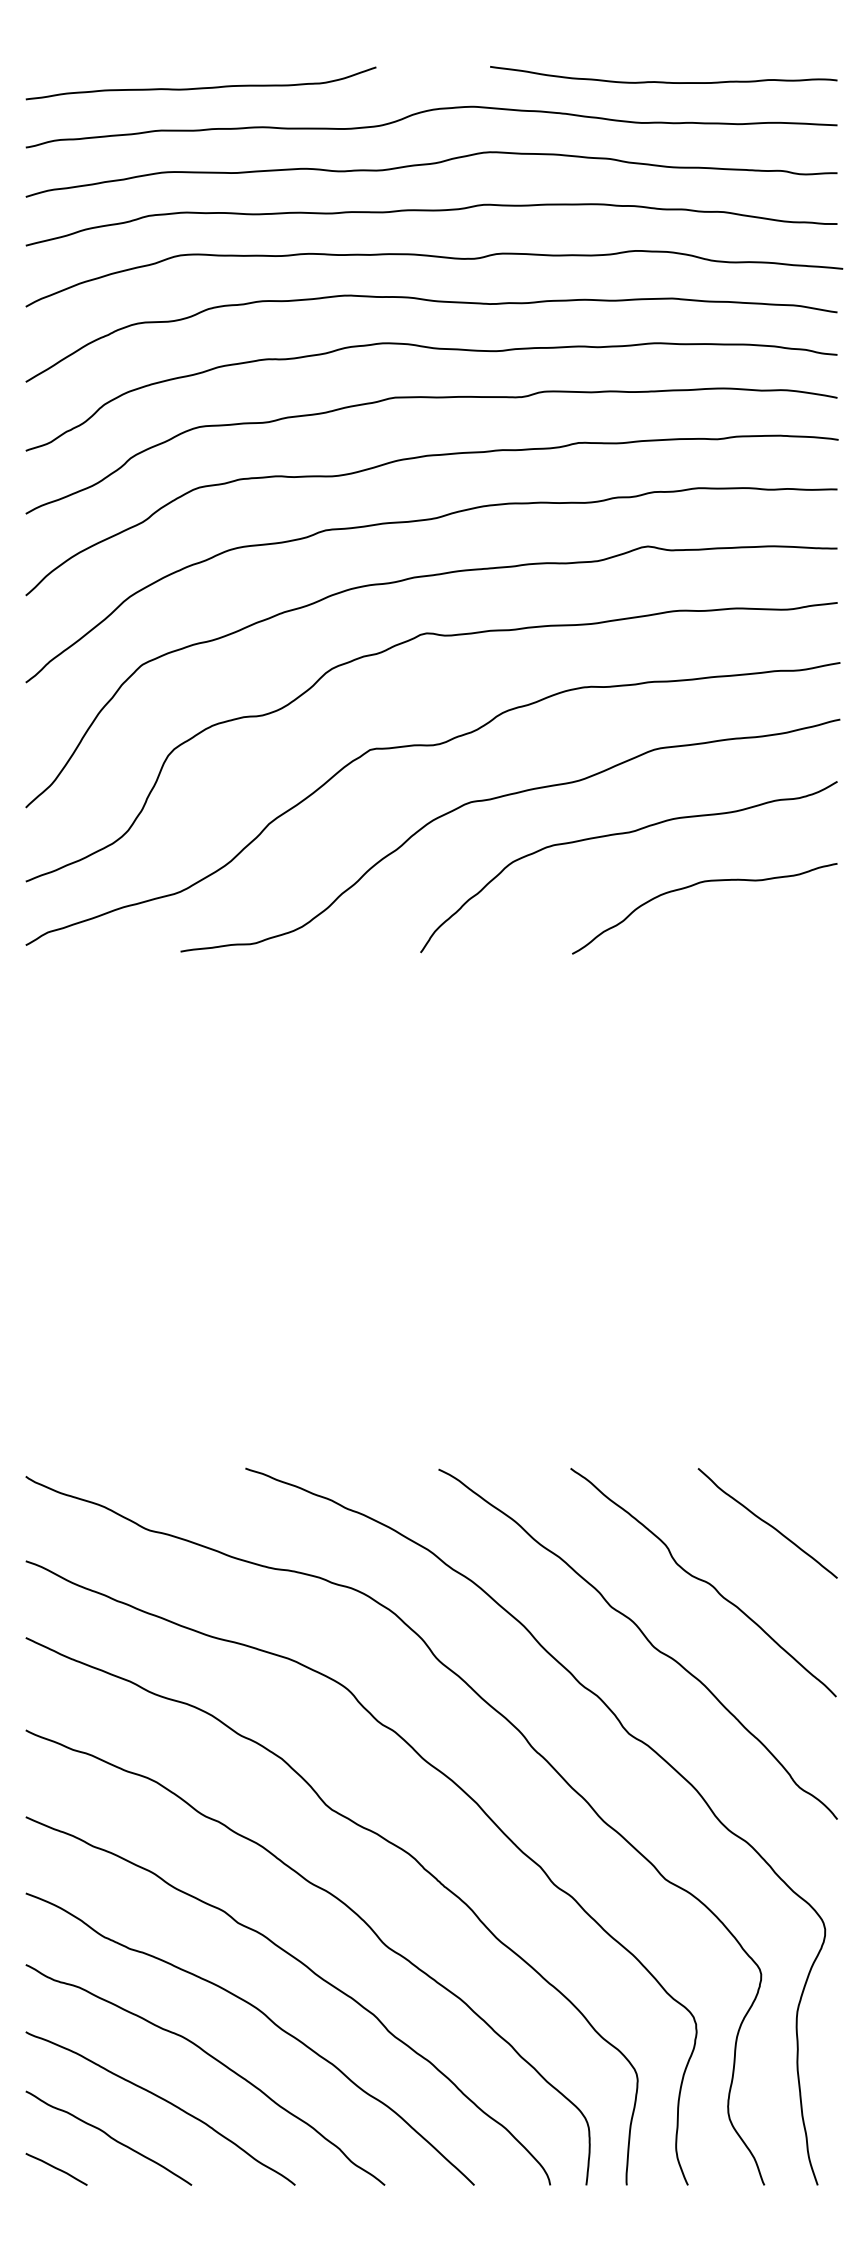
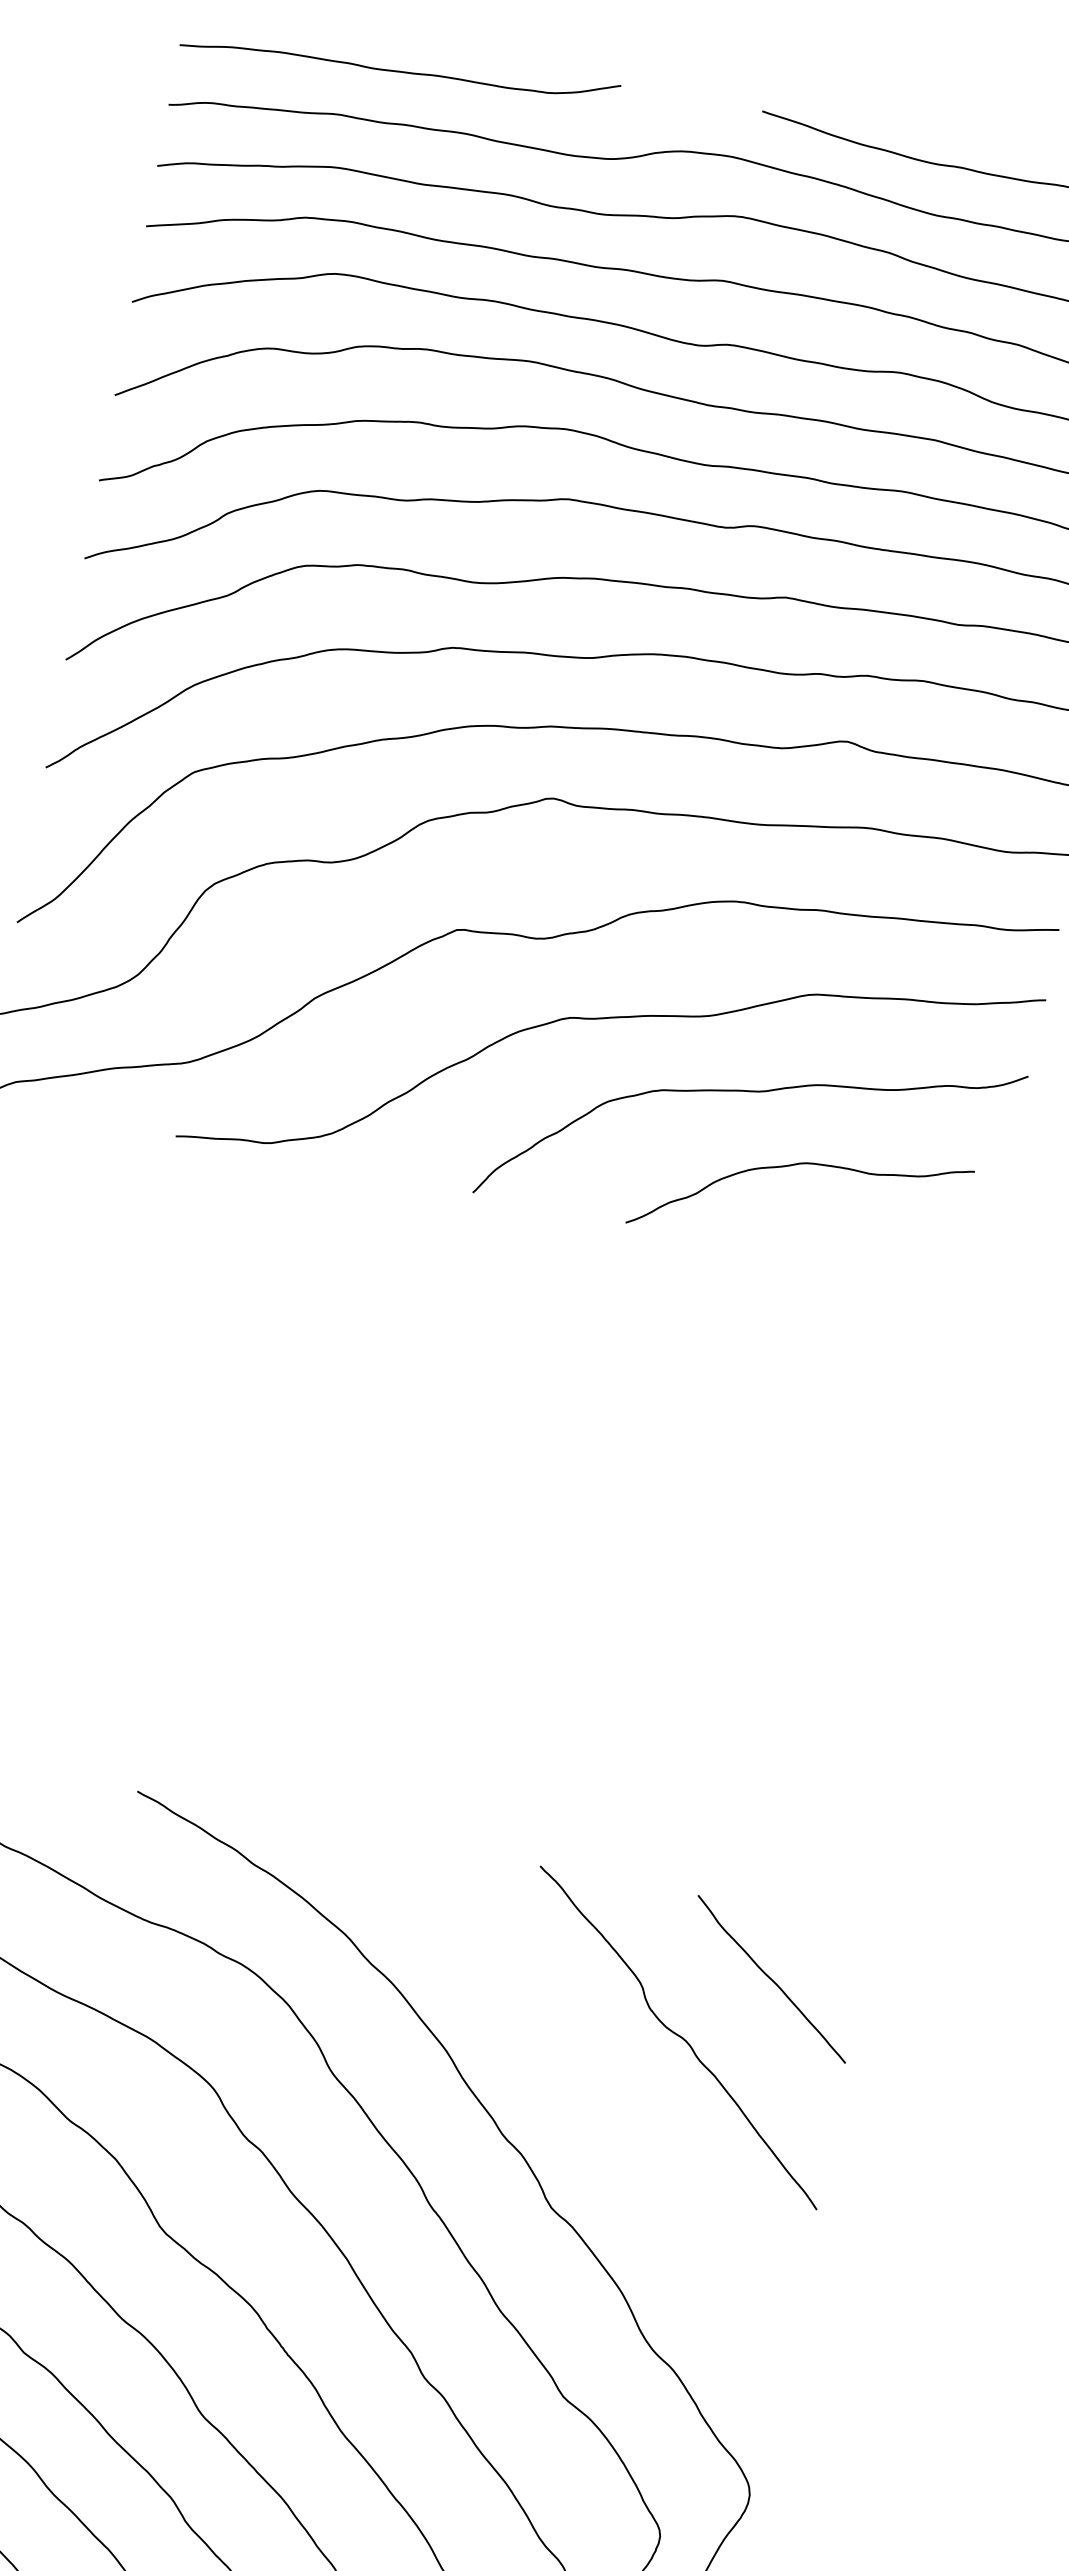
curve: (695, 885) -> (794, 1166), moved
curve: (644, 1637) -> (592, 2092), removed

